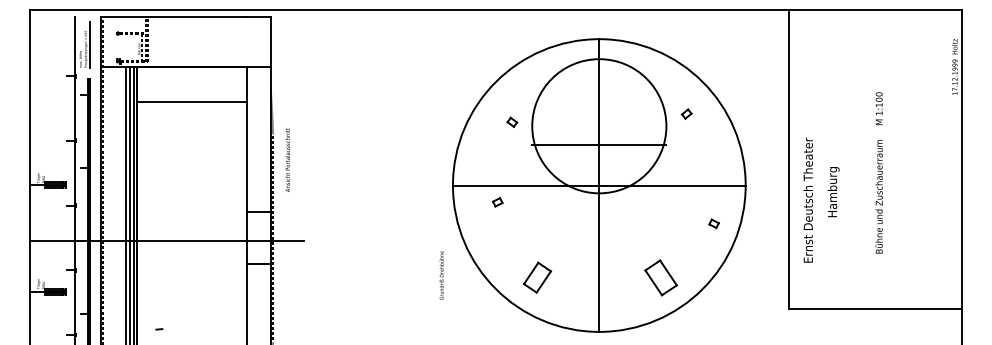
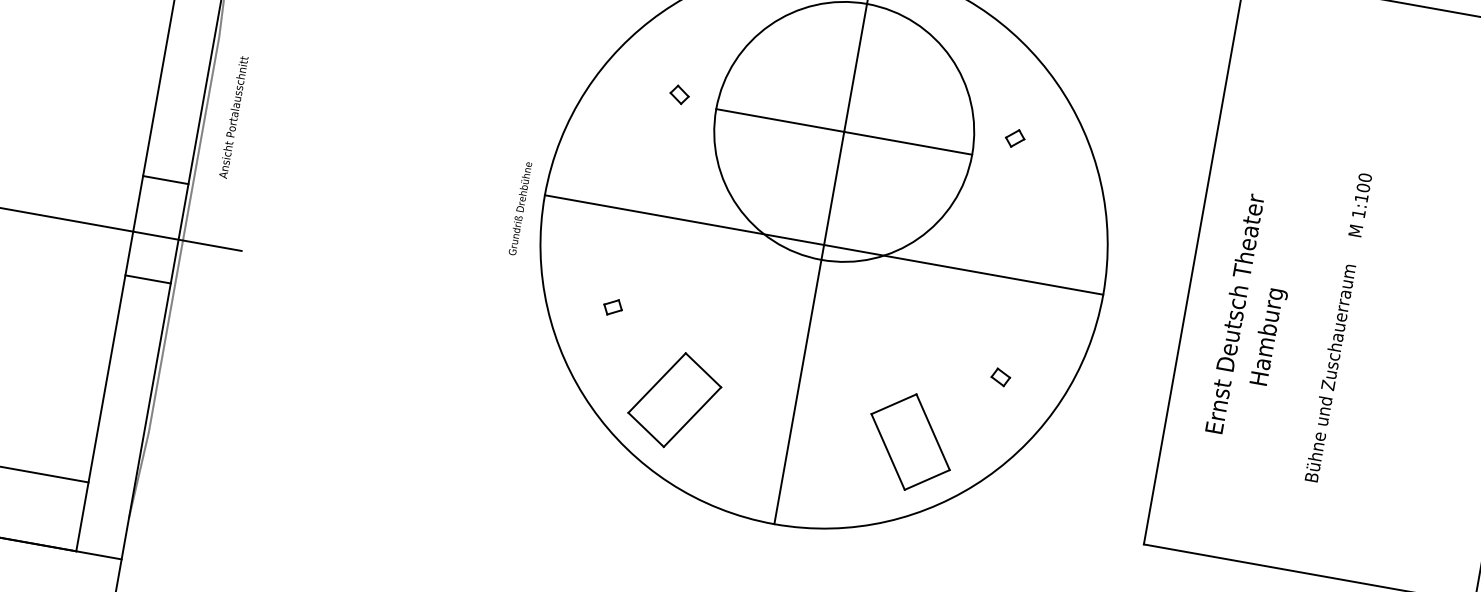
line: (599, 145) -> (844, 132), moved
text: (287, 159) -> (233, 116), moved
text: (878, 172) -> (1337, 326), moved
text: (807, 199) -> (1233, 311), moved
part: (497, 202) -> (612, 307), moved
part: (713, 223) -> (999, 376), moved
text: (441, 275) -> (519, 208), moved
part: (537, 277) -> (674, 399), size x1.67
part: (660, 277) -> (909, 441), size x1.43

